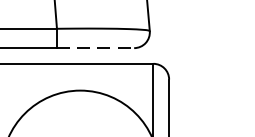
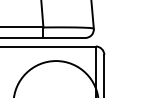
line: (95, 47) -> (64, 37), dashed -> solid

